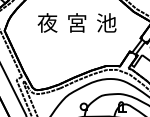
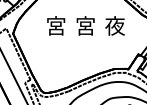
text: (106, 22) -> (115, 25), 池 -> 夜
text: (47, 23) -> (56, 26), 夜 -> 宮

